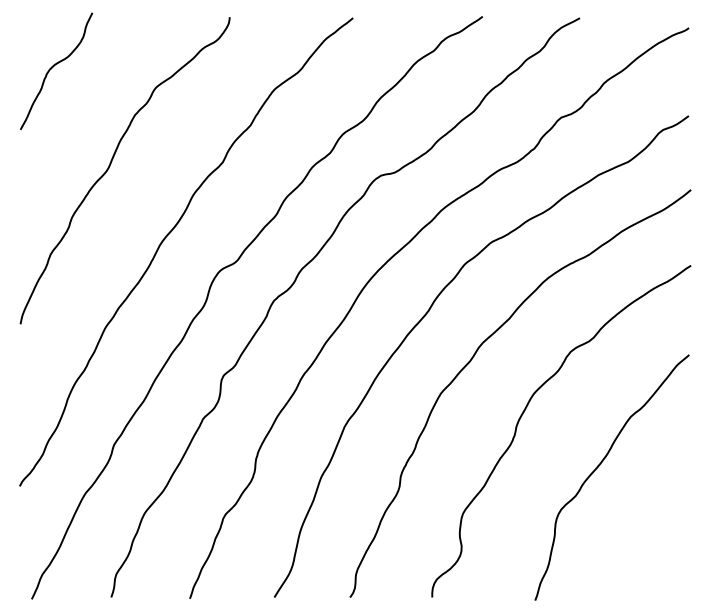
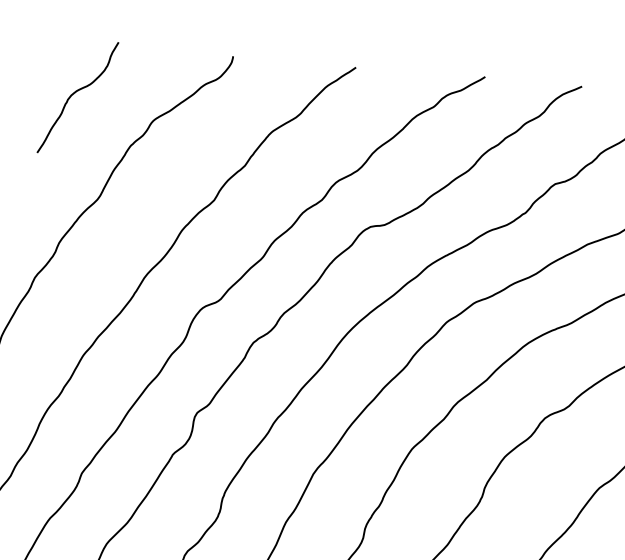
curve: (53, 67) -> (75, 93), moved

